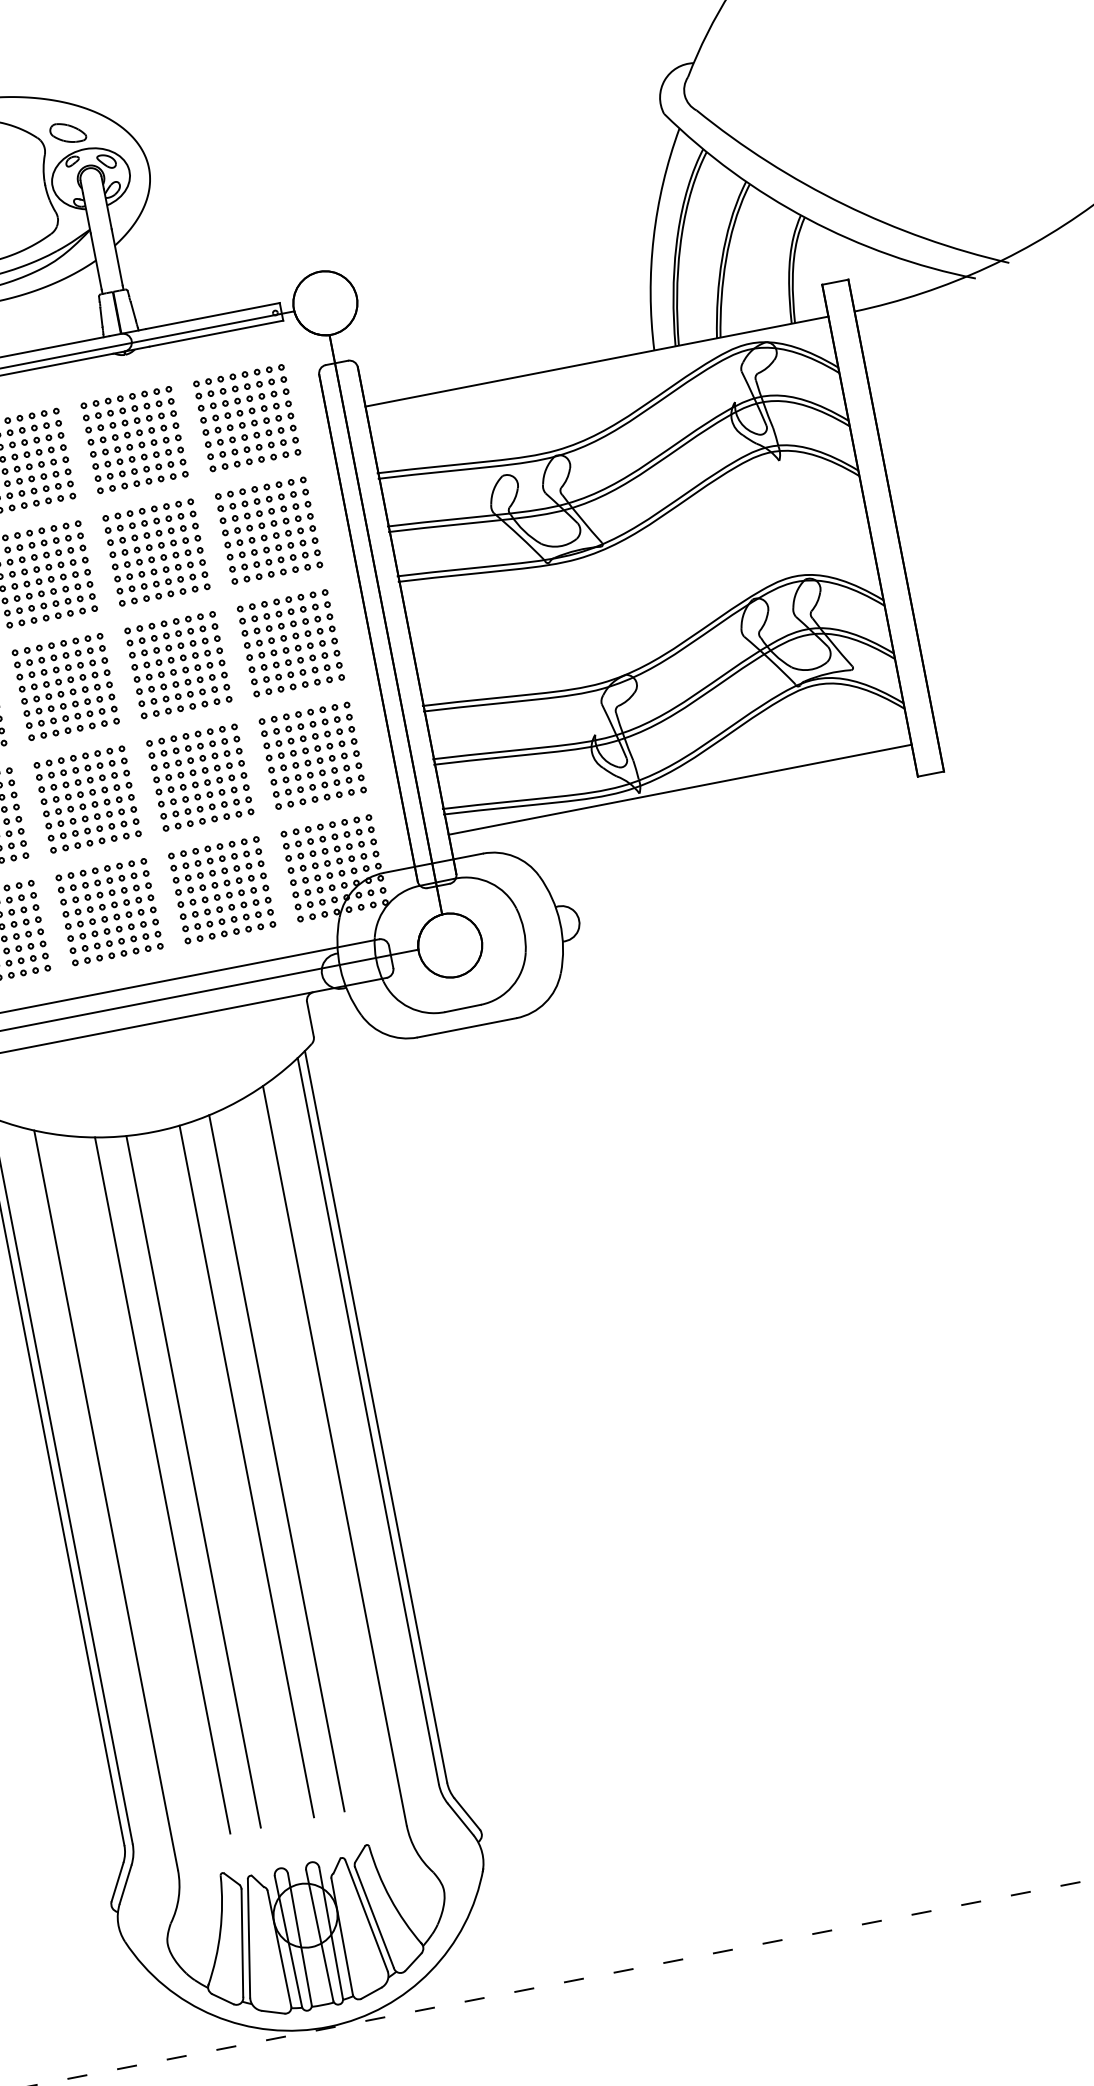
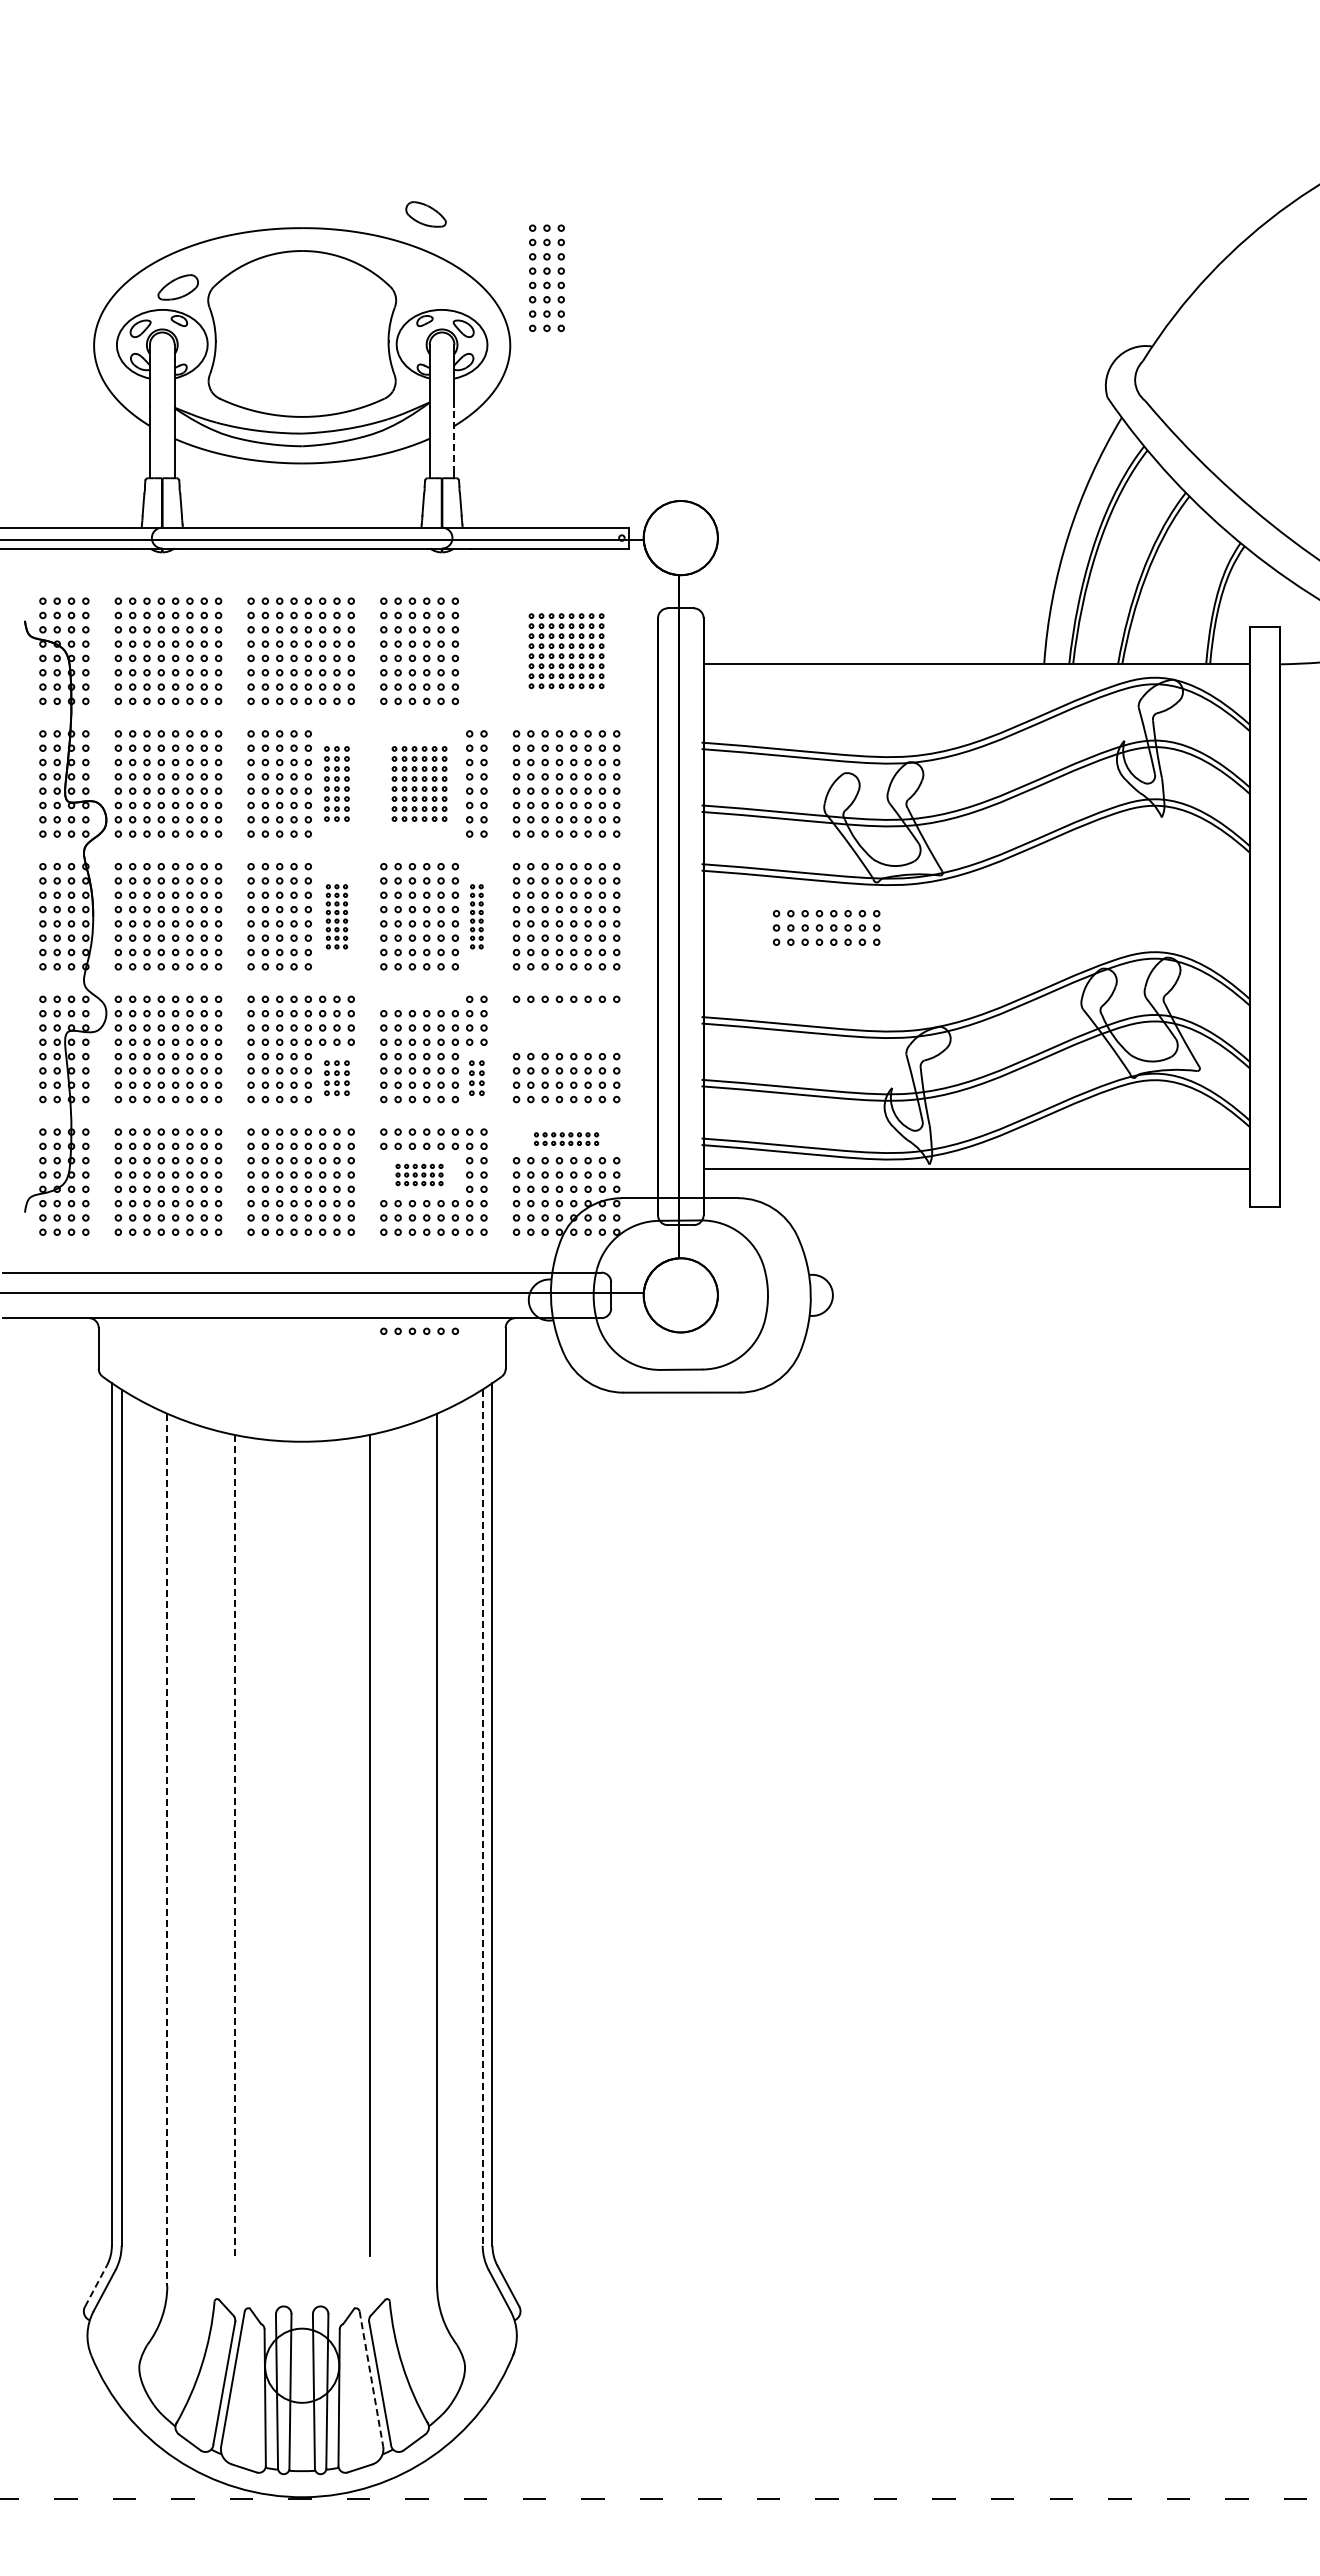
part: (168, 104) -> (546, 277), added
part: (67, 132) -> (425, 214), moved
line: (117, 257) -> (454, 439), solid -> dashed
part: (246, 417) -> (566, 650), size x0.7
part: (170, 432) -> (476, 650), removed
part: (144, 554) -> (419, 783), size x0.7
part: (73, 568) -> (336, 783), size x0.7
part: (214, 657) -> (476, 916), size x0.6
part: (95, 680) -> (336, 916), size x0.6
part: (179, 736) -> (419, 1330), moved
part: (309, 737) -> (826, 927), moved
part: (241, 795) -> (476, 1078), size x0.7
part: (122, 818) -> (336, 1078), size x0.7
part: (327, 831) -> (566, 1138), size x0.6
part: (208, 886) -> (419, 1174), size x0.6
line: (368, 1421) -> (482, 1818), solid -> dashed
line: (246, 1470) -> (333, 1847), removed
line: (193, 1481) -> (270, 1847), removed
line: (162, 1485) -> (234, 1845), solid -> dashed
line: (106, 1500) -> (167, 1850), solid -> dashed
line: (117, 1881) -> (96, 2285), solid -> dashed
line: (366, 1915) -> (371, 2379), solid -> dashed

